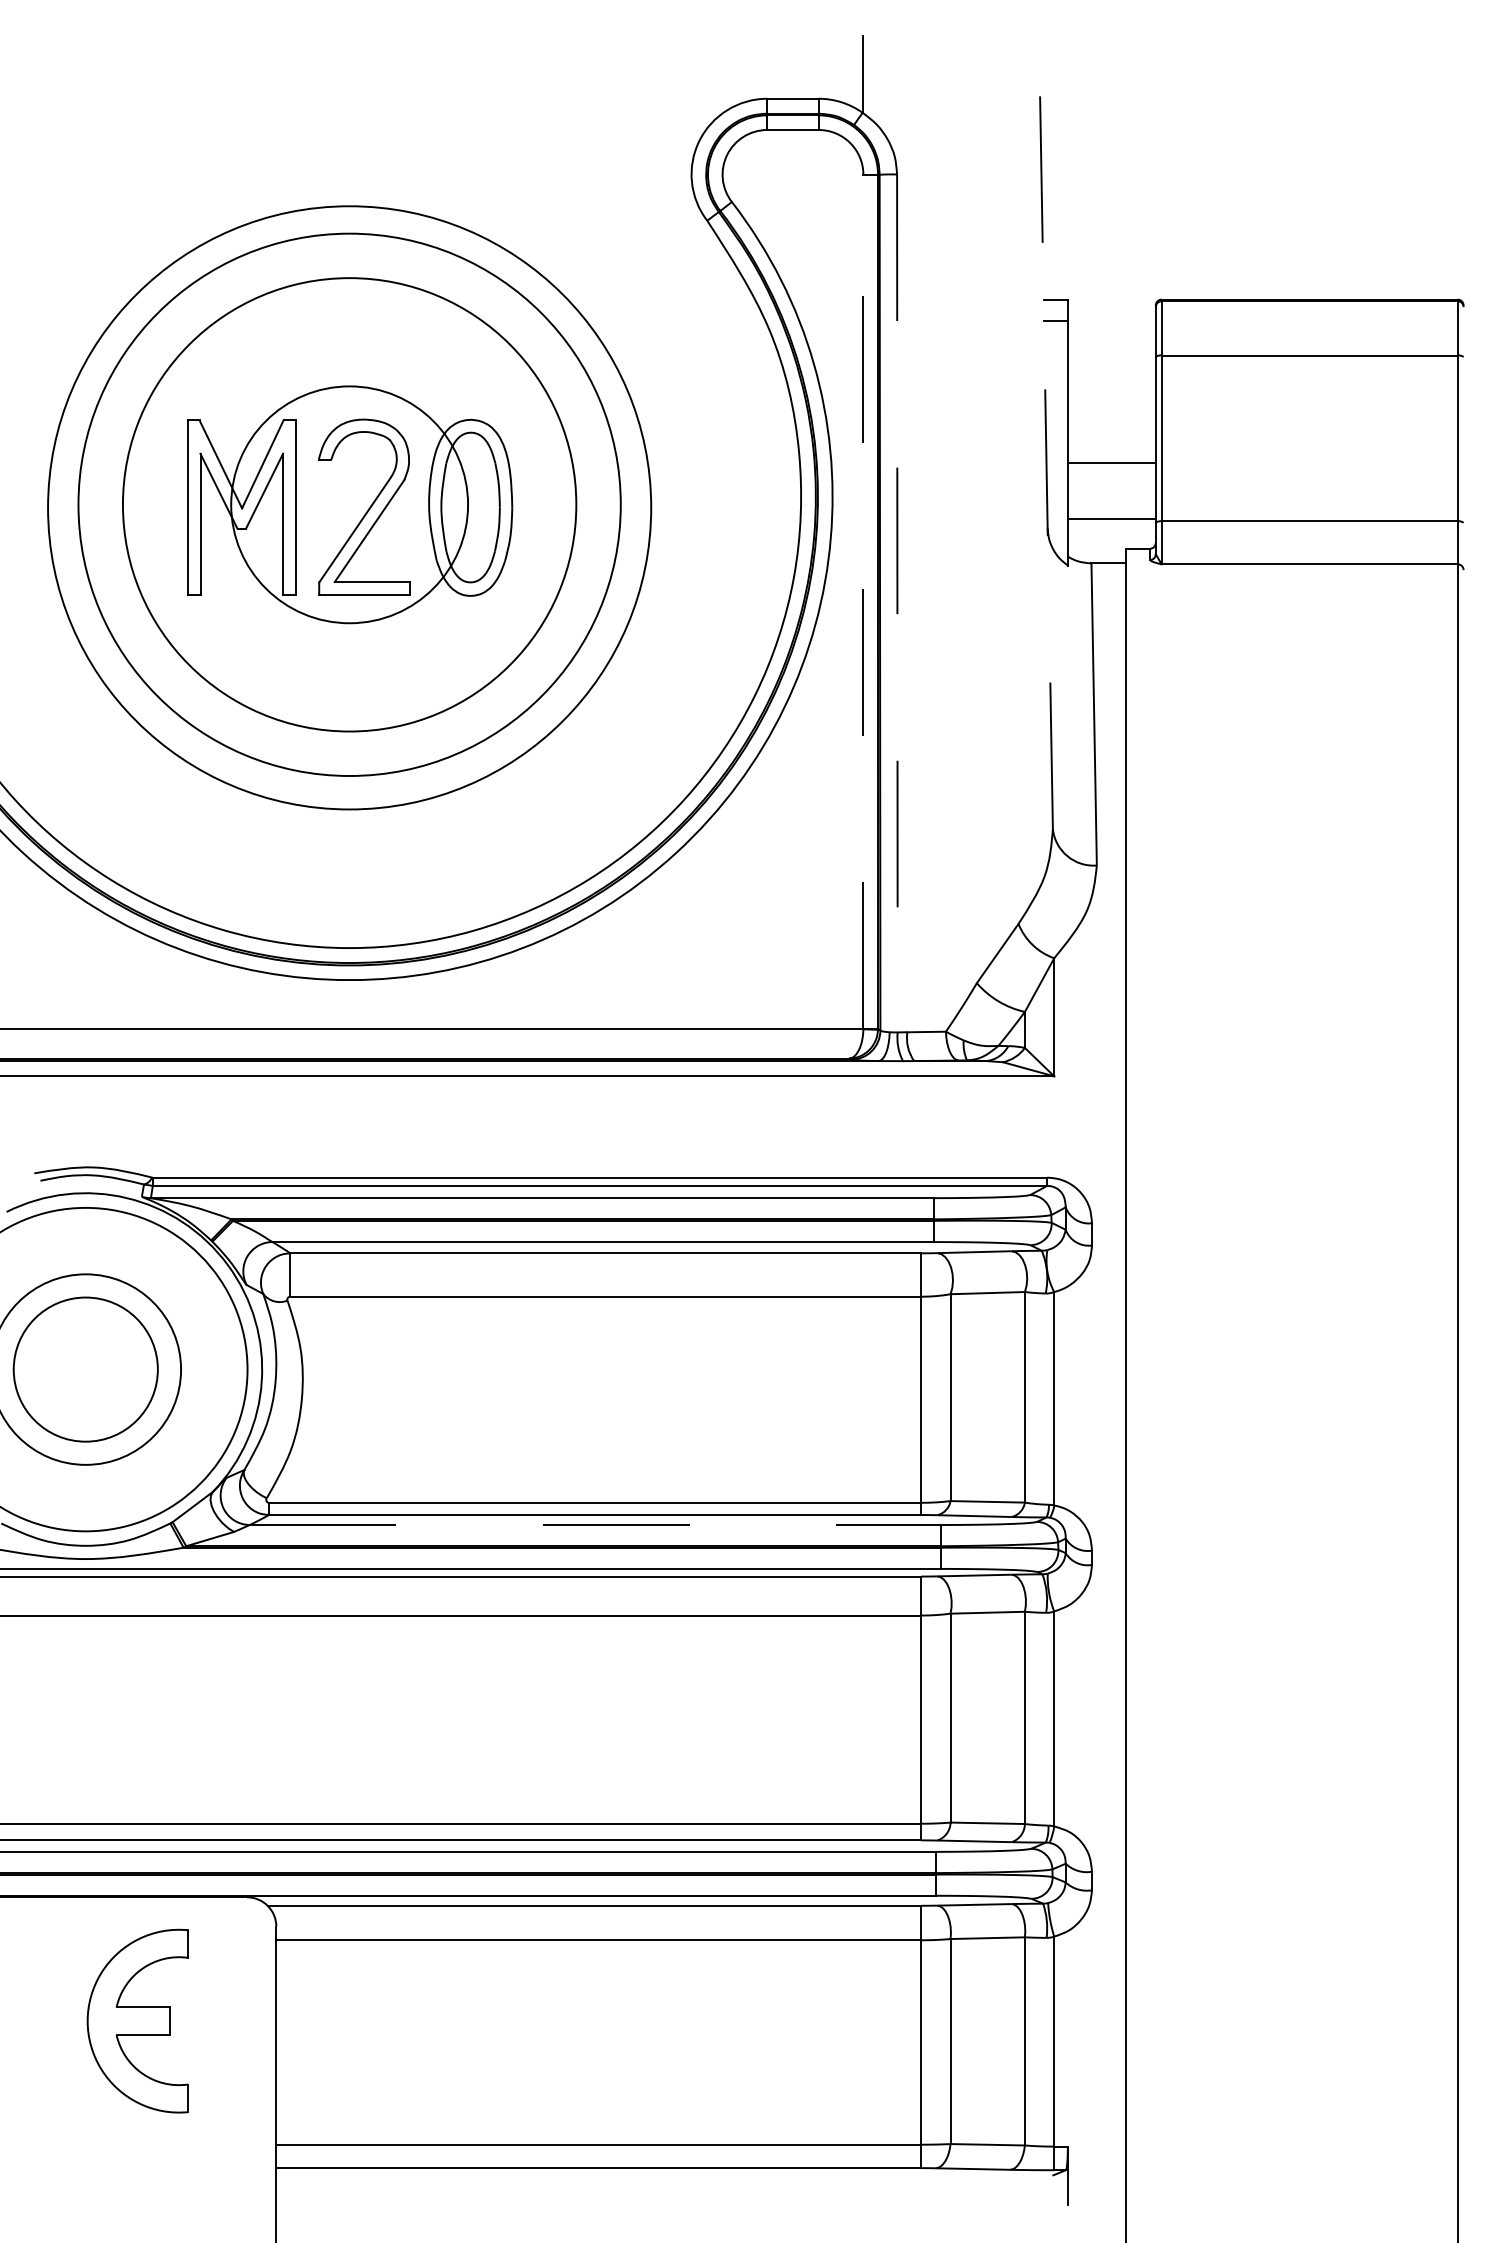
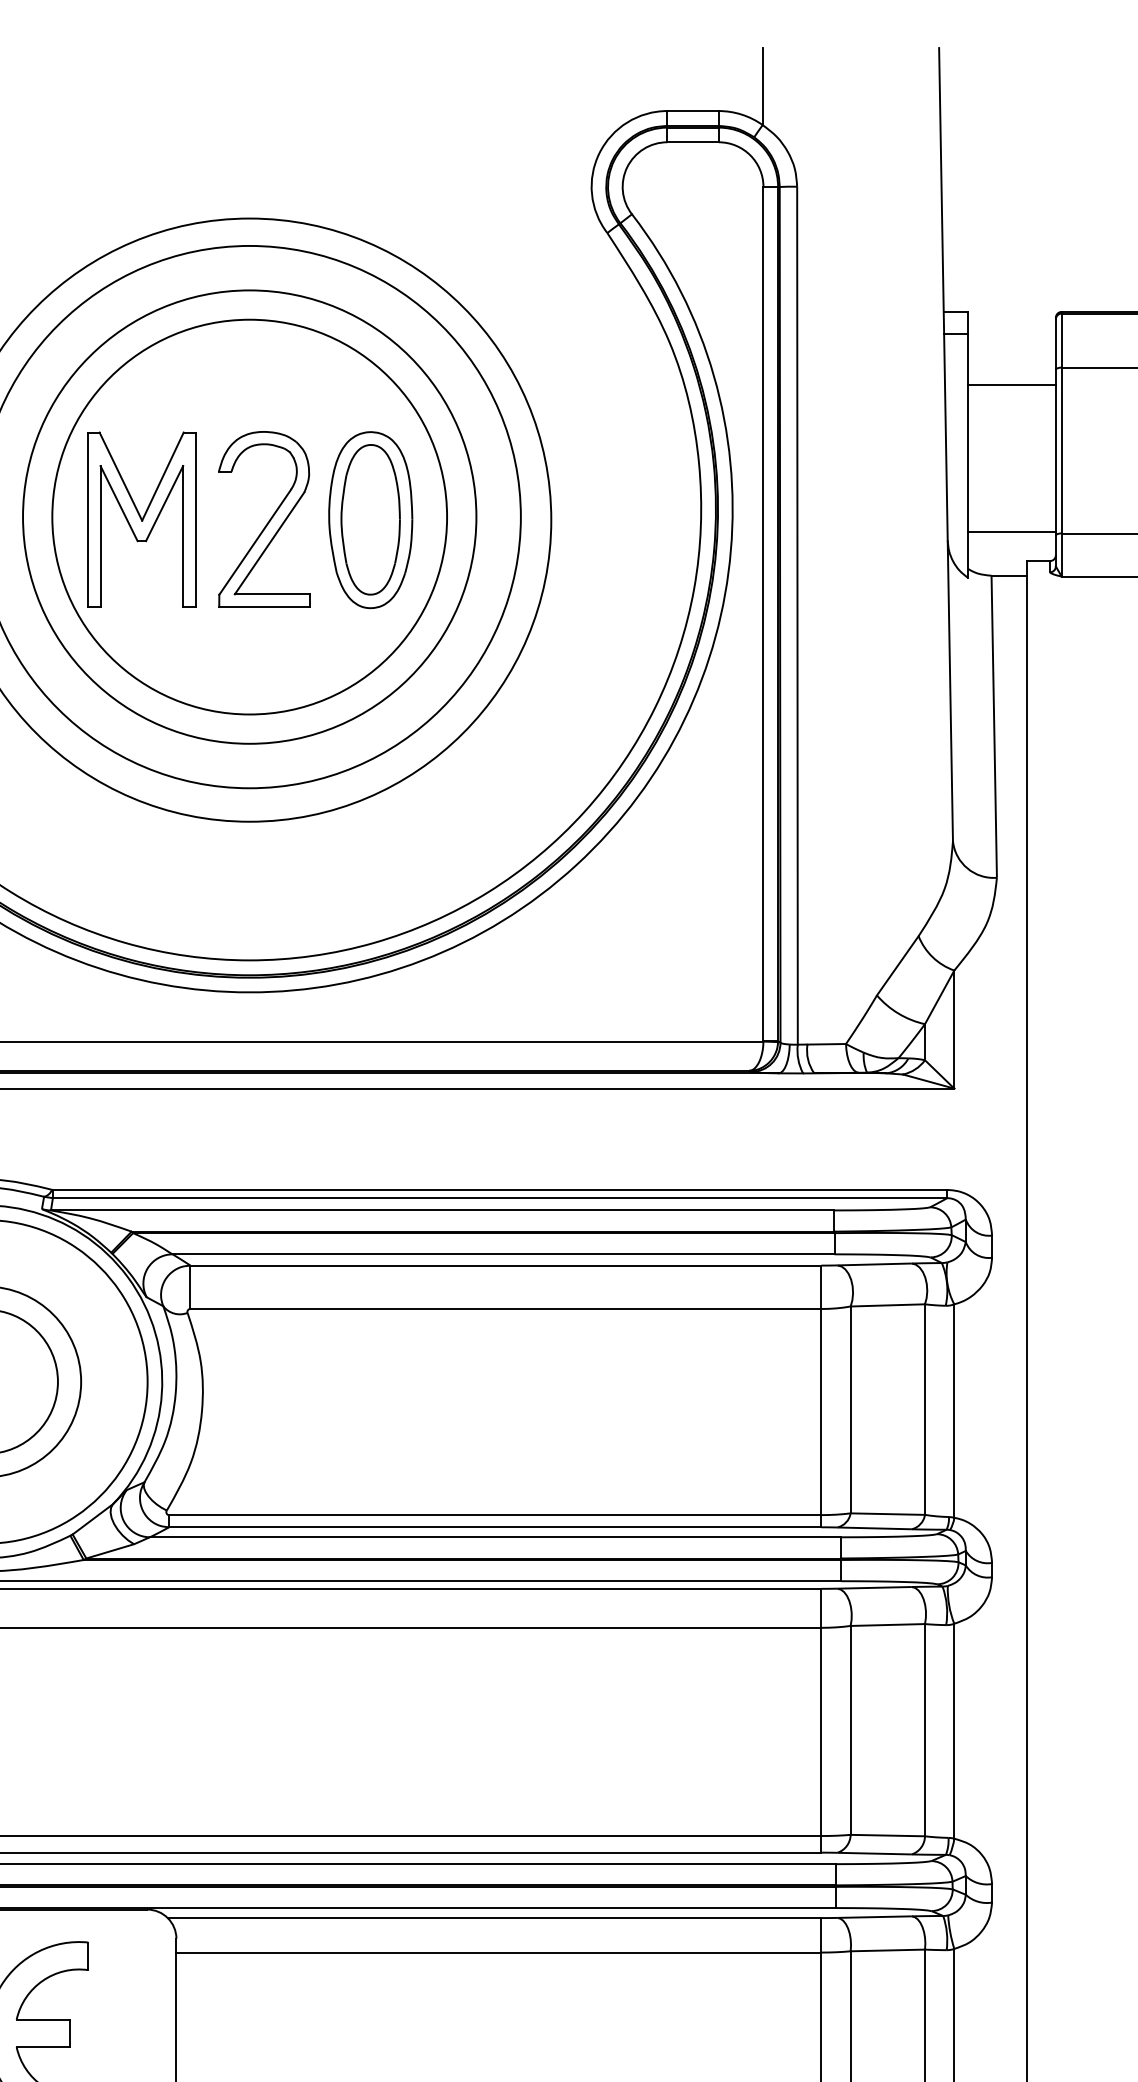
line: (1045, 432) -> (945, 444), dashed -> solid
line: (1111, 462) -> (1011, 384), moved
circle: (349, 504) -> (249, 516), size x1.67
line: (863, 601) -> (763, 613), dashed -> solid
line: (897, 603) -> (797, 615), dashed -> solid
line: (595, 1525) -> (495, 1537), dashed -> solid

